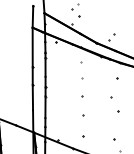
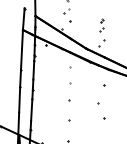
part: (111, 18) -> (102, 24), added

